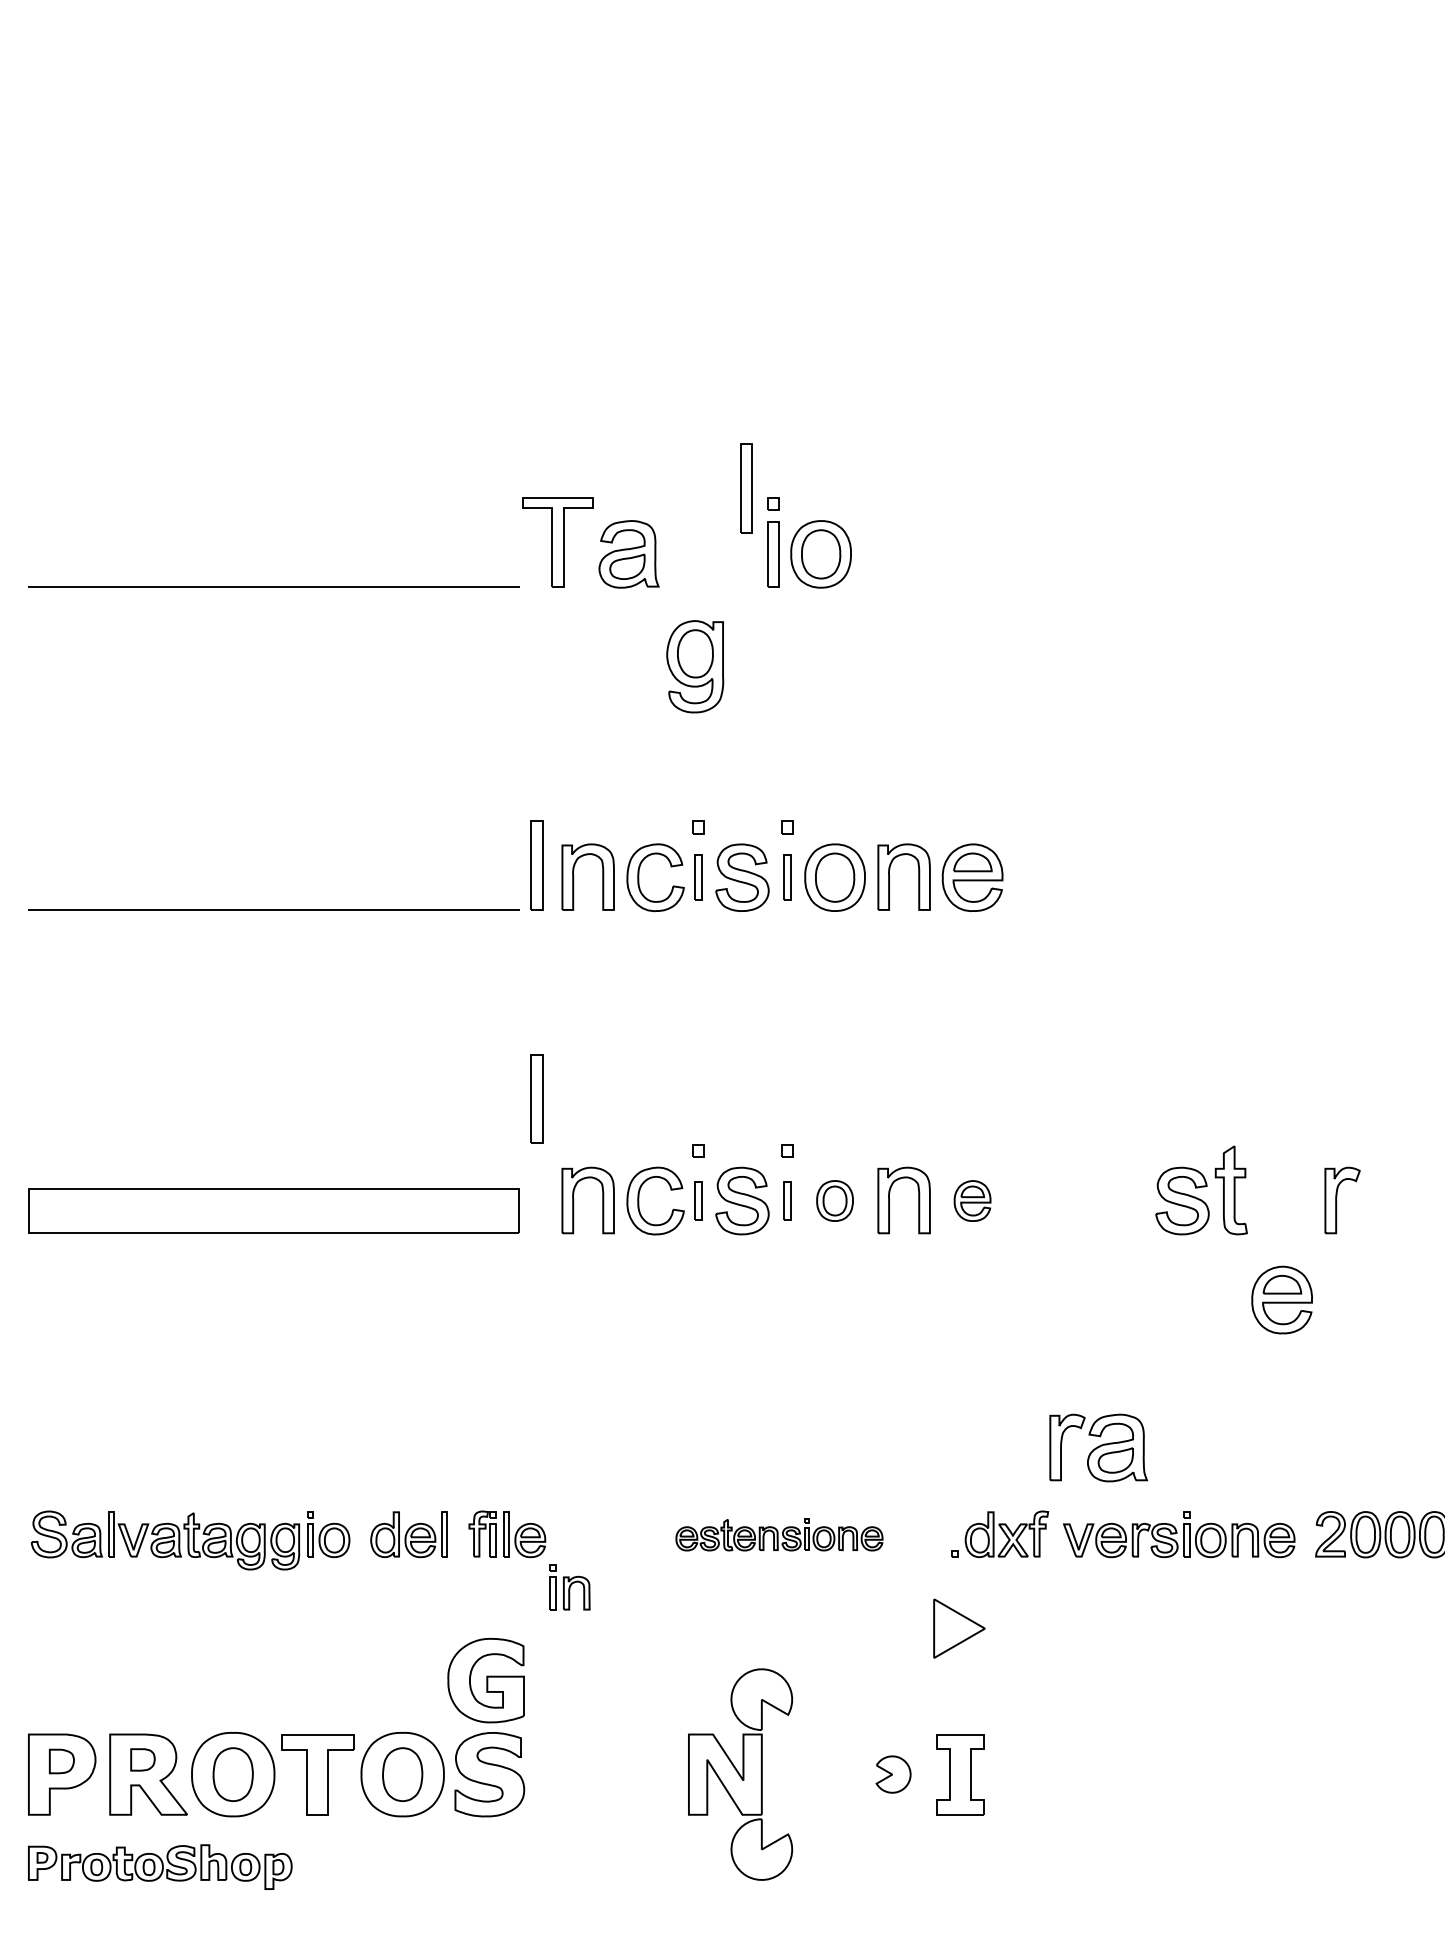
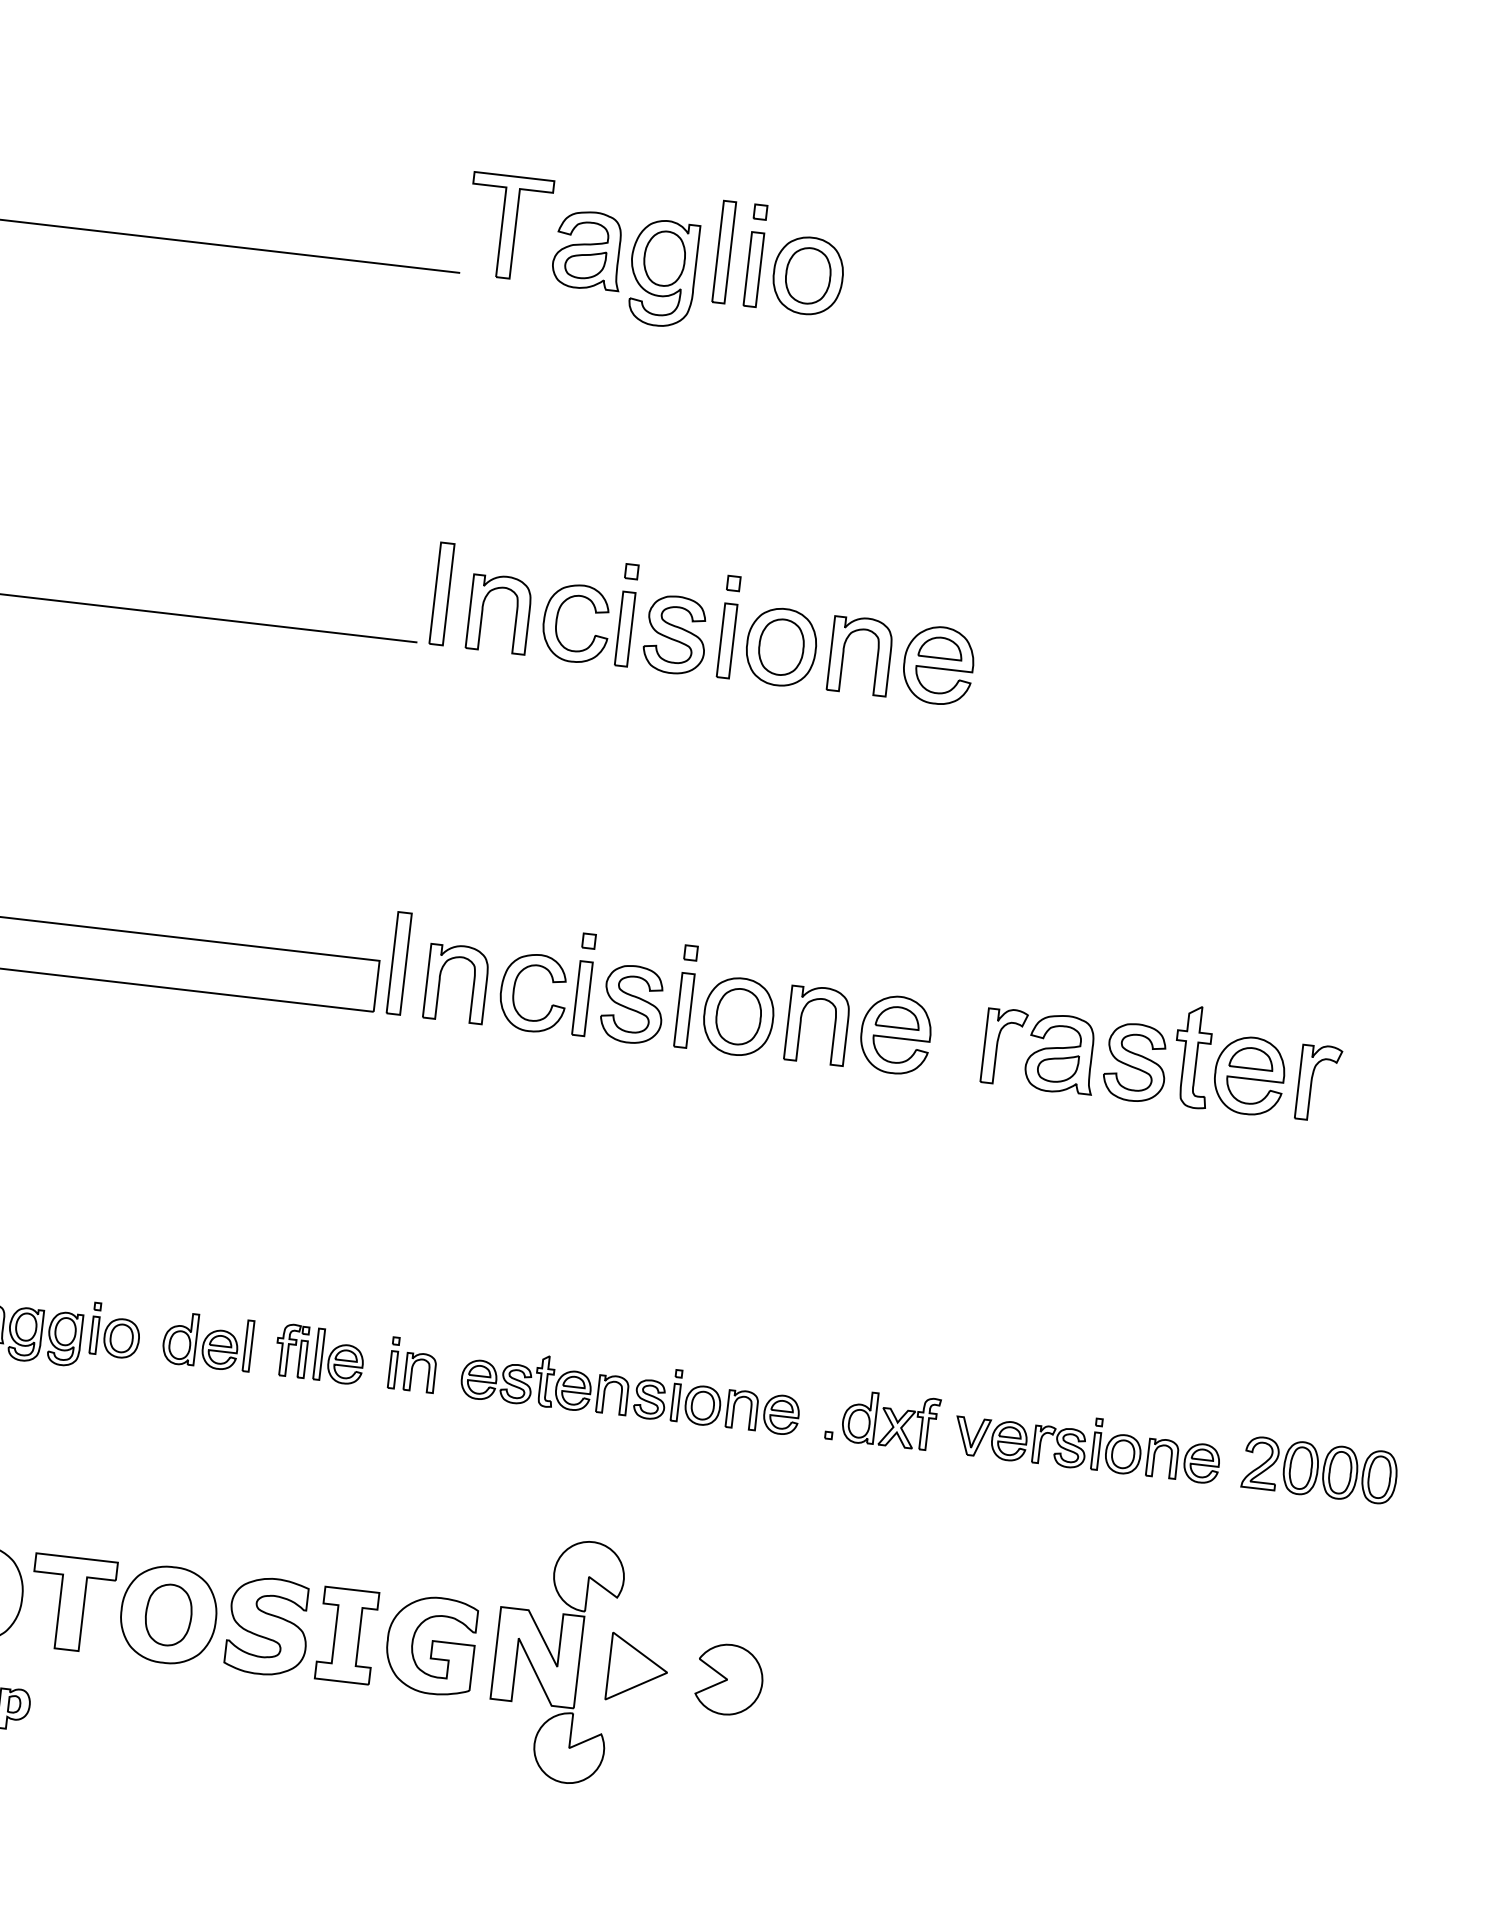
part: (746, 488) -> (724, 252), moved
part: (695, 666) -> (663, 273), moved
part: (698, 877) -> (625, 628), size x1.43
part: (787, 877) -> (727, 640), size x1.43
part: (536, 1098) -> (399, 962), moved
part: (698, 1200) -> (582, 998), size x1.67
part: (787, 1200) -> (684, 1009), size x1.67
part: (834, 1200) -> (738, 1016), size x1.67
part: (972, 1200) -> (895, 1034), size x1.67
part: (1281, 1299) -> (1248, 1075), moved
part: (1098, 1447) -> (1039, 1050), moved
part: (779, 1534) -> (631, 1390), size x1.43
part: (569, 1587) -> (412, 1365), moved
part: (959, 1628) -> (638, 1669), moved
part: (485, 1680) -> (430, 1645), moved
part: (893, 1774) -> (729, 1679), size x1.67
part: (960, 1774) -> (346, 1635), moved

